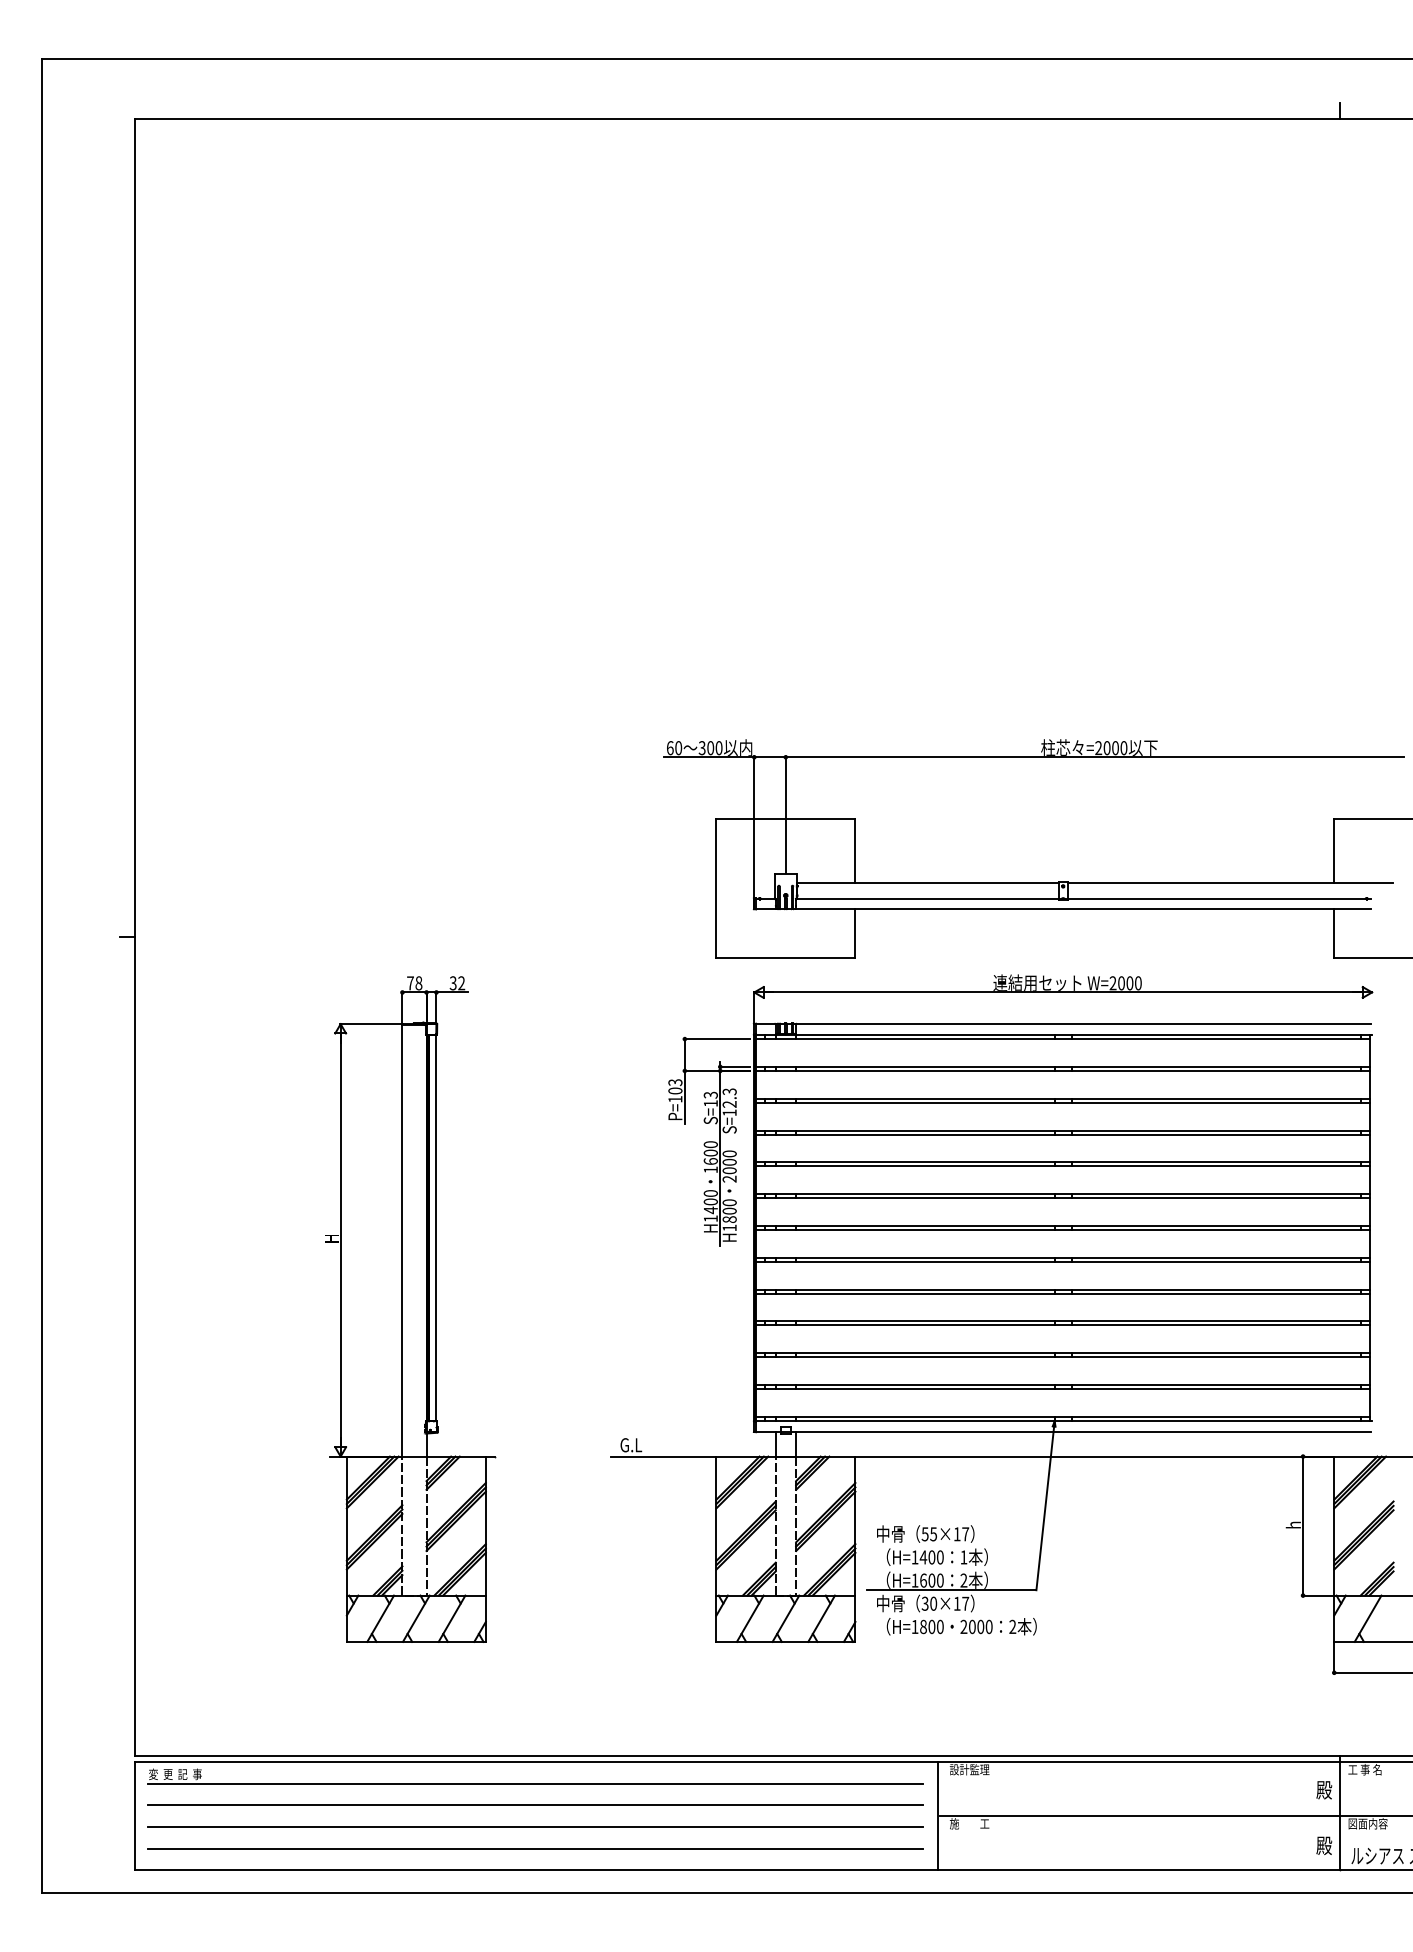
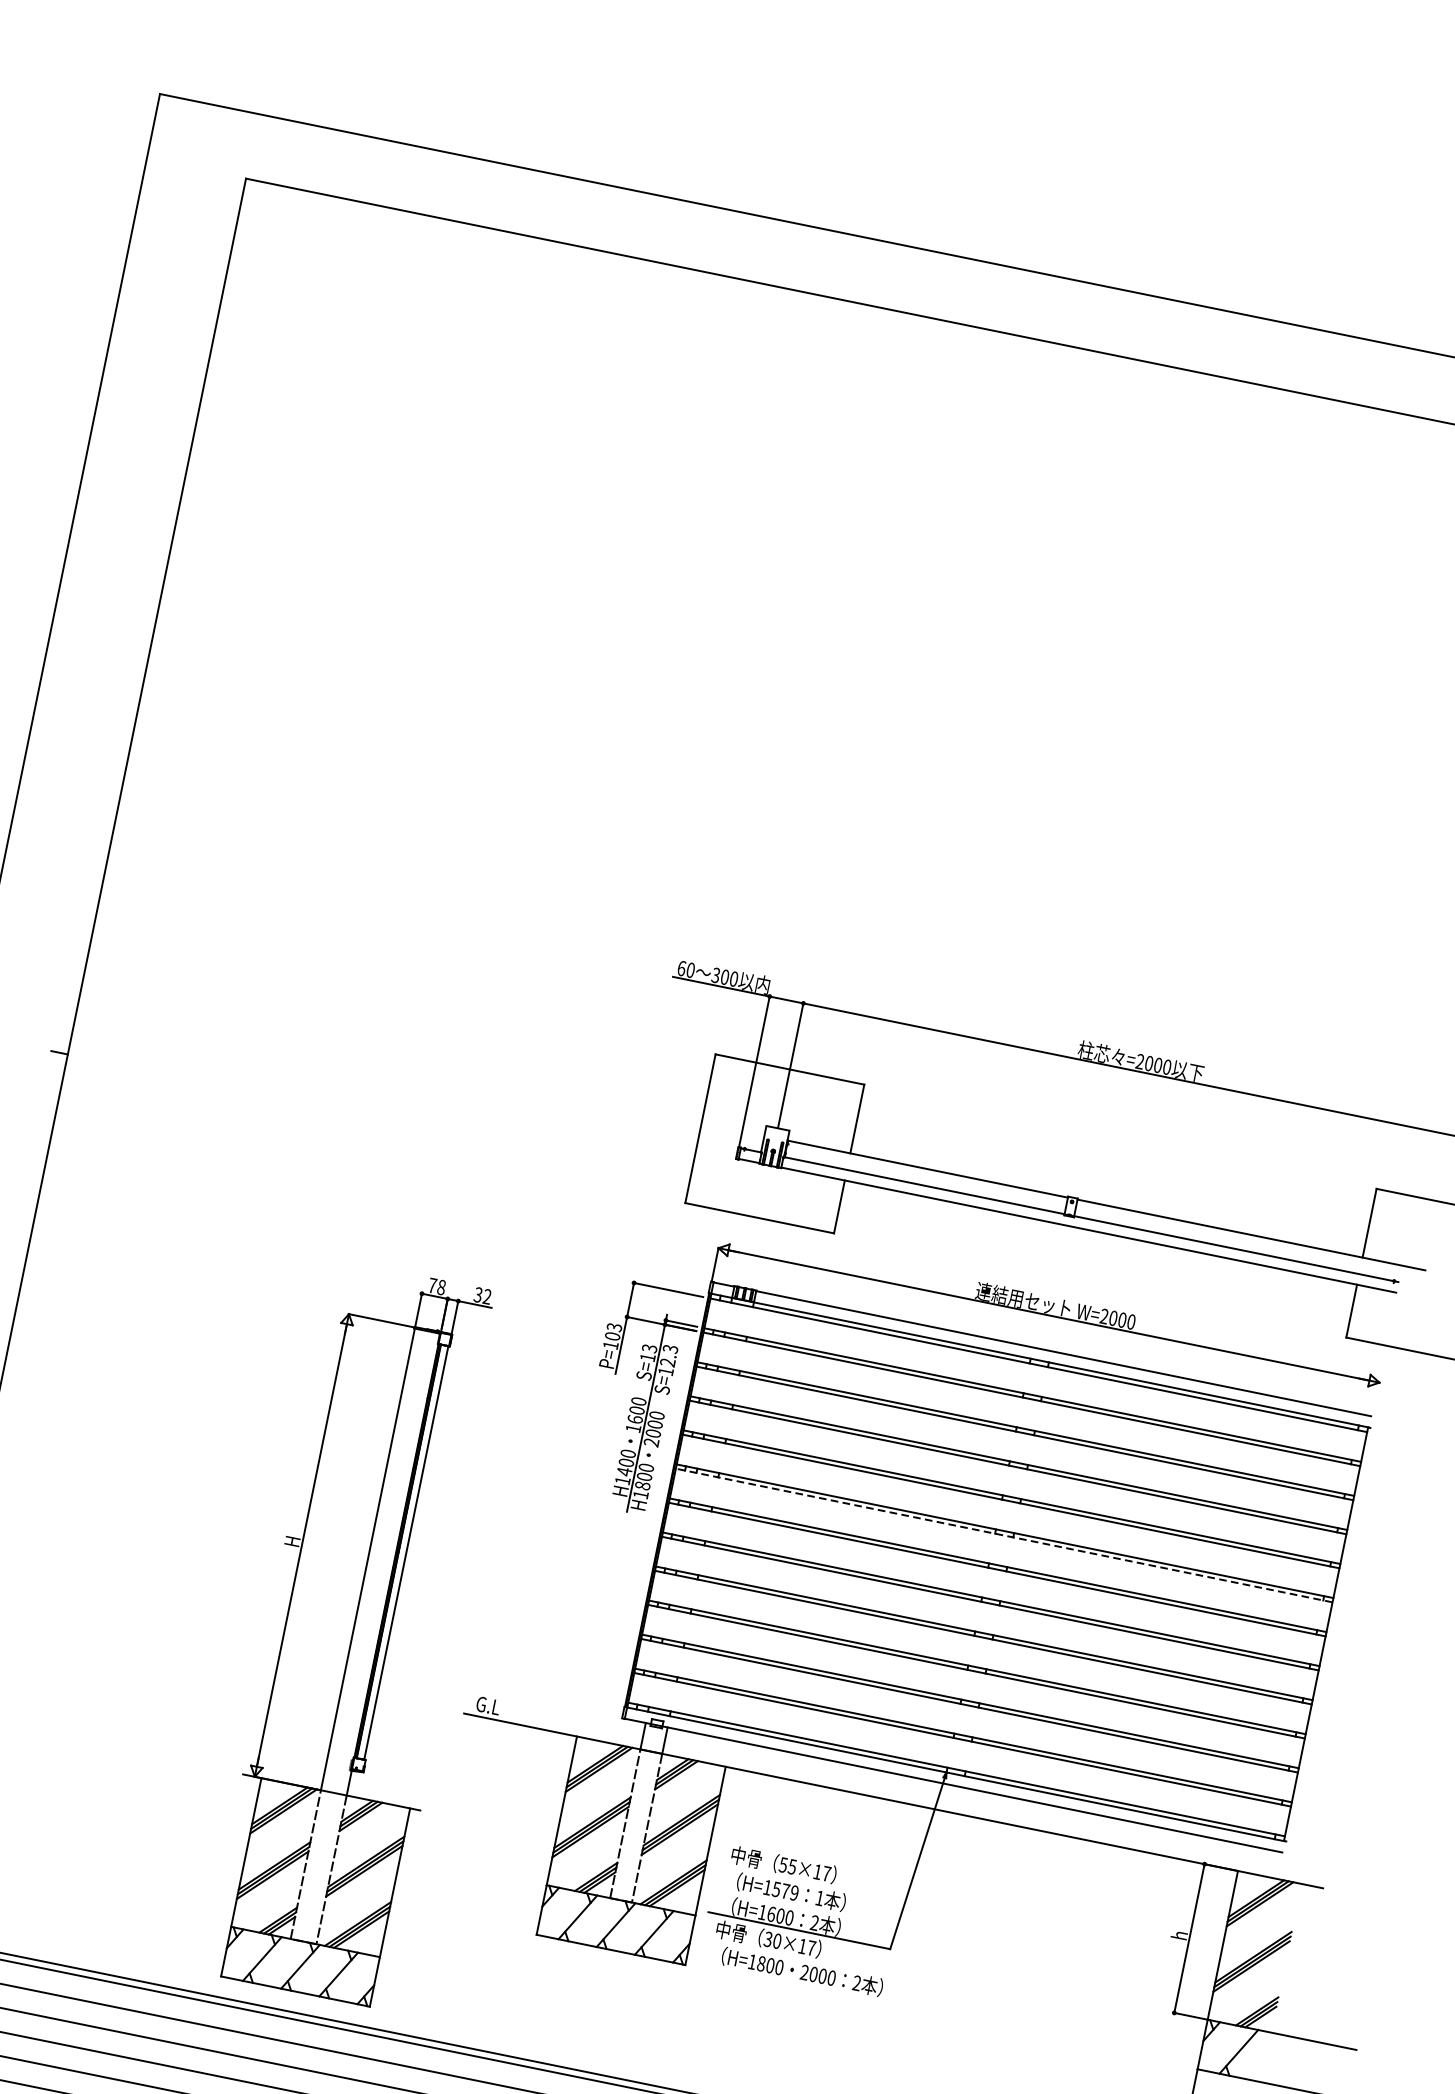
line: (1063, 1198) -> (1004, 1535), solid -> dashed
part: (410, 1309) -> (361, 1634), moved
text: (931, 1557) -> (785, 1891), H=1400 -> H=1579

